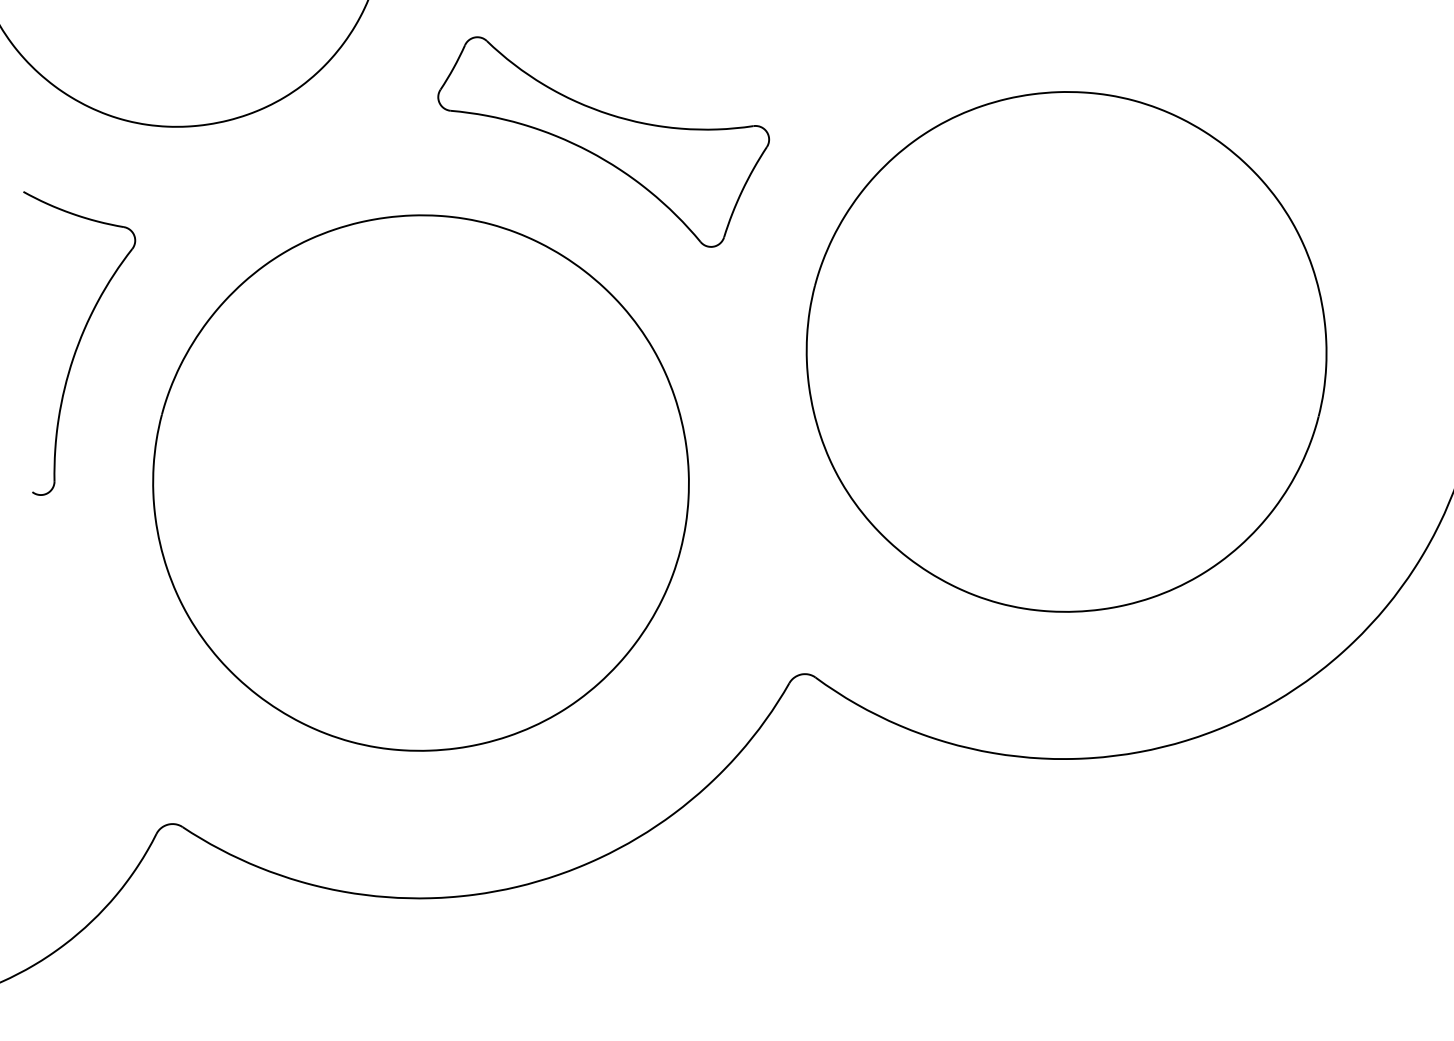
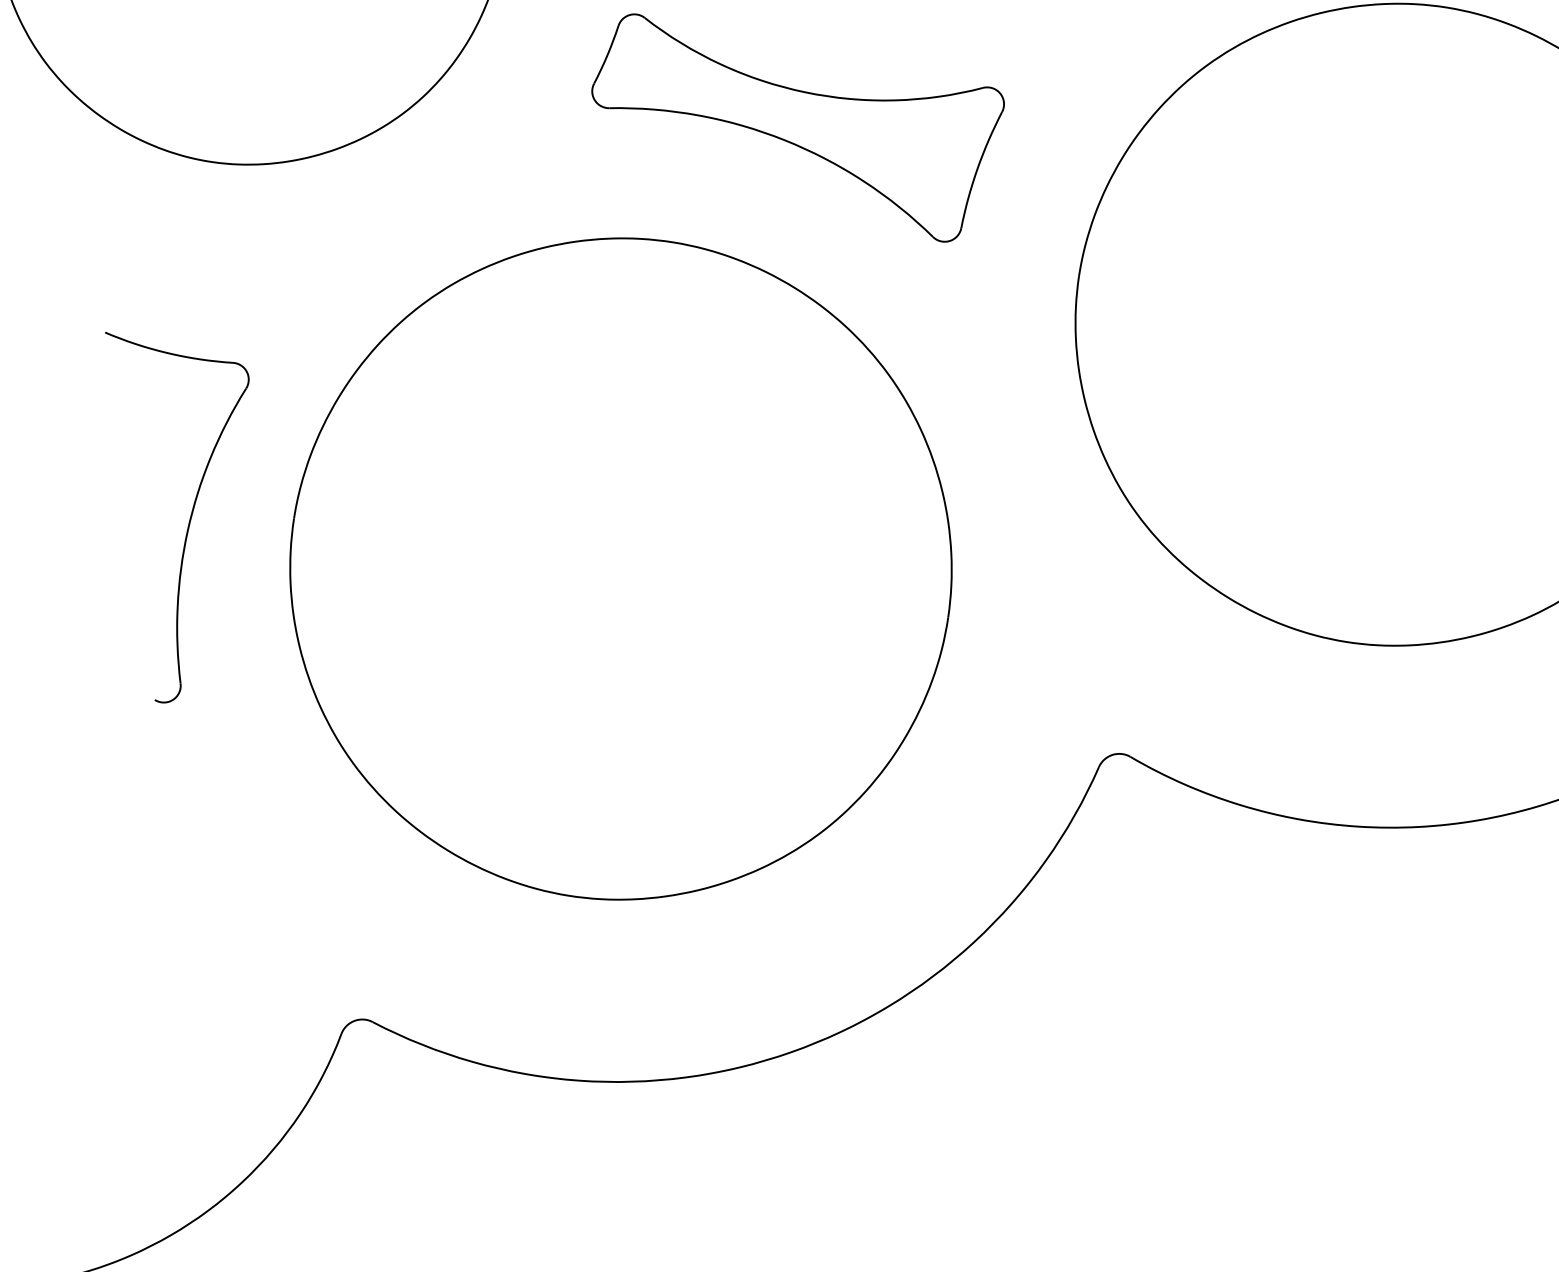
part: (79, 343) -> (193, 511), moved

